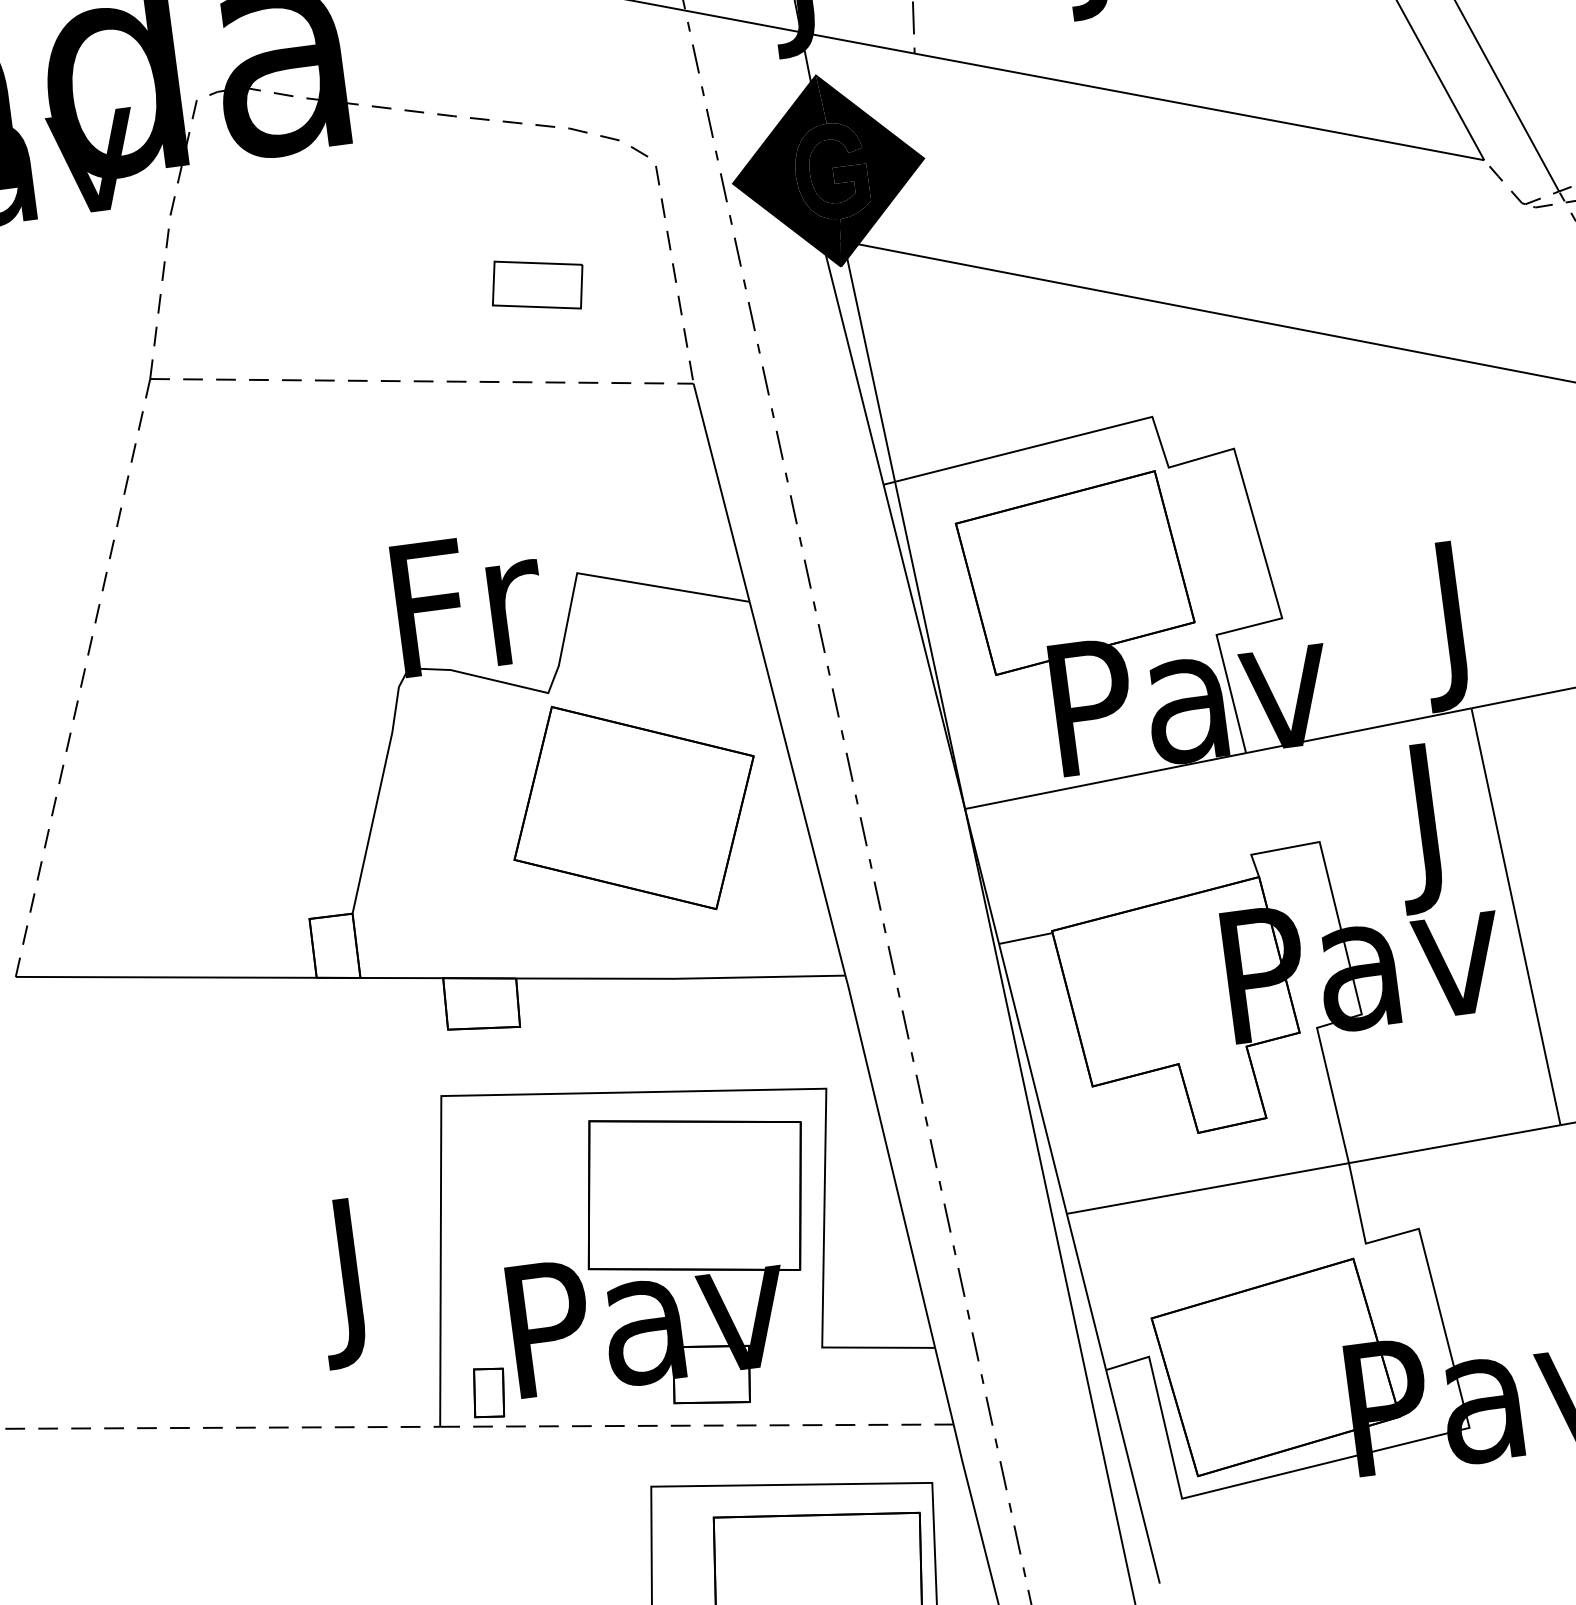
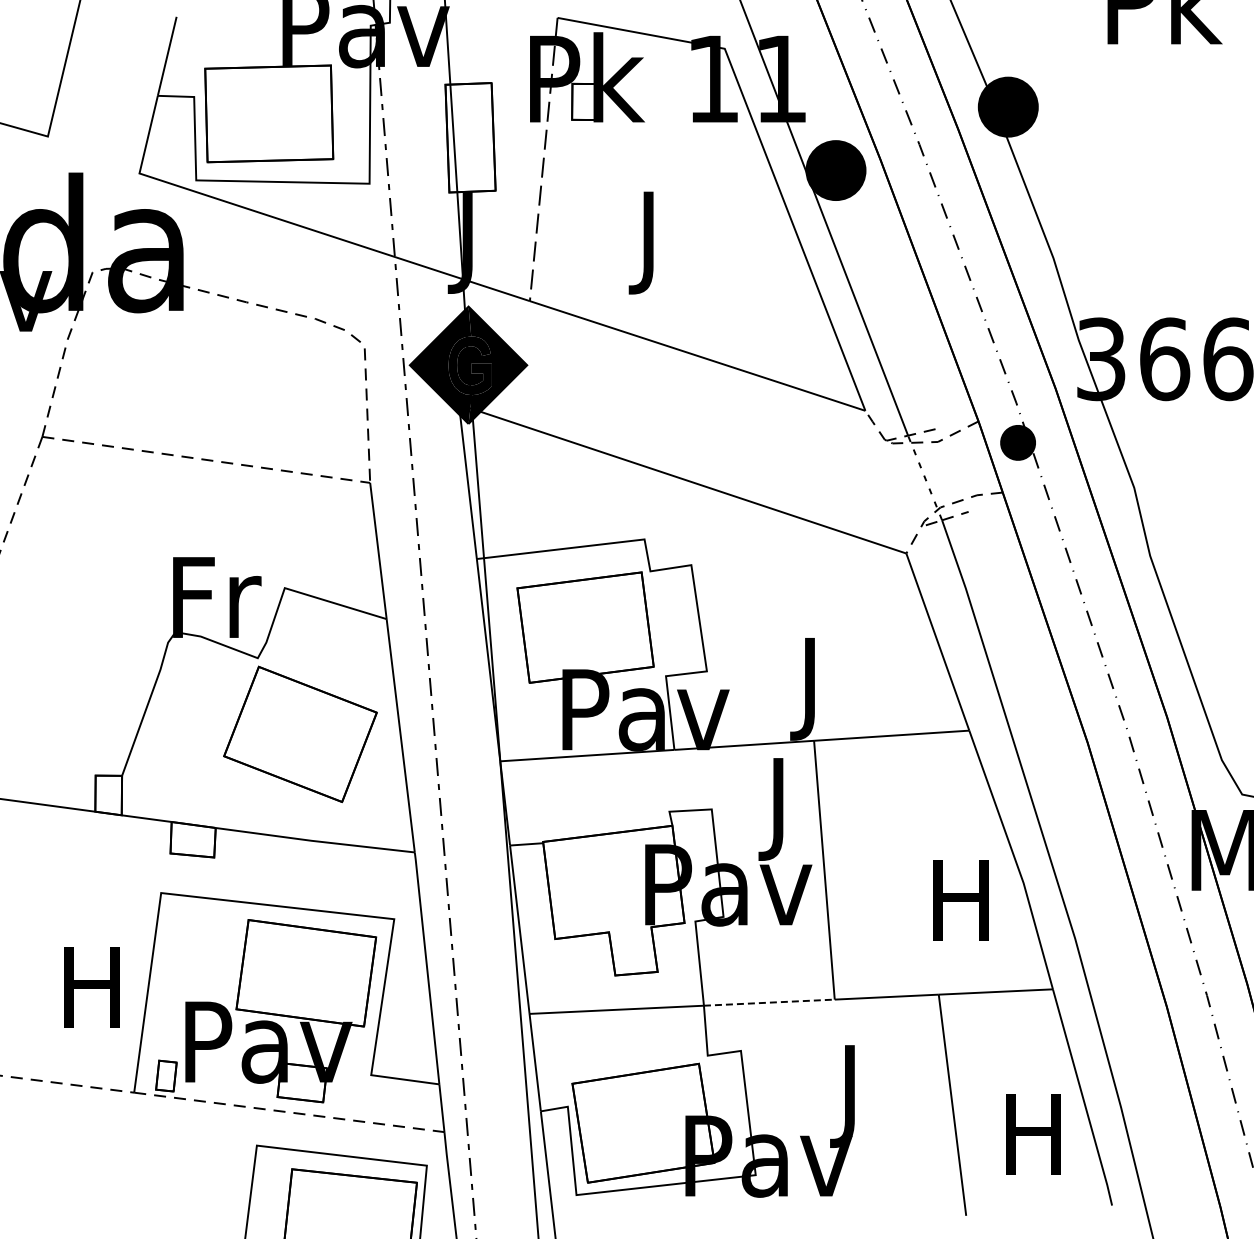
part: (537, 284) -> (283, 410), removed
line: (1454, 1143) -> (769, 1002), solid -> dashed
text: (350, 1282) -> (91, 998), J -> H

